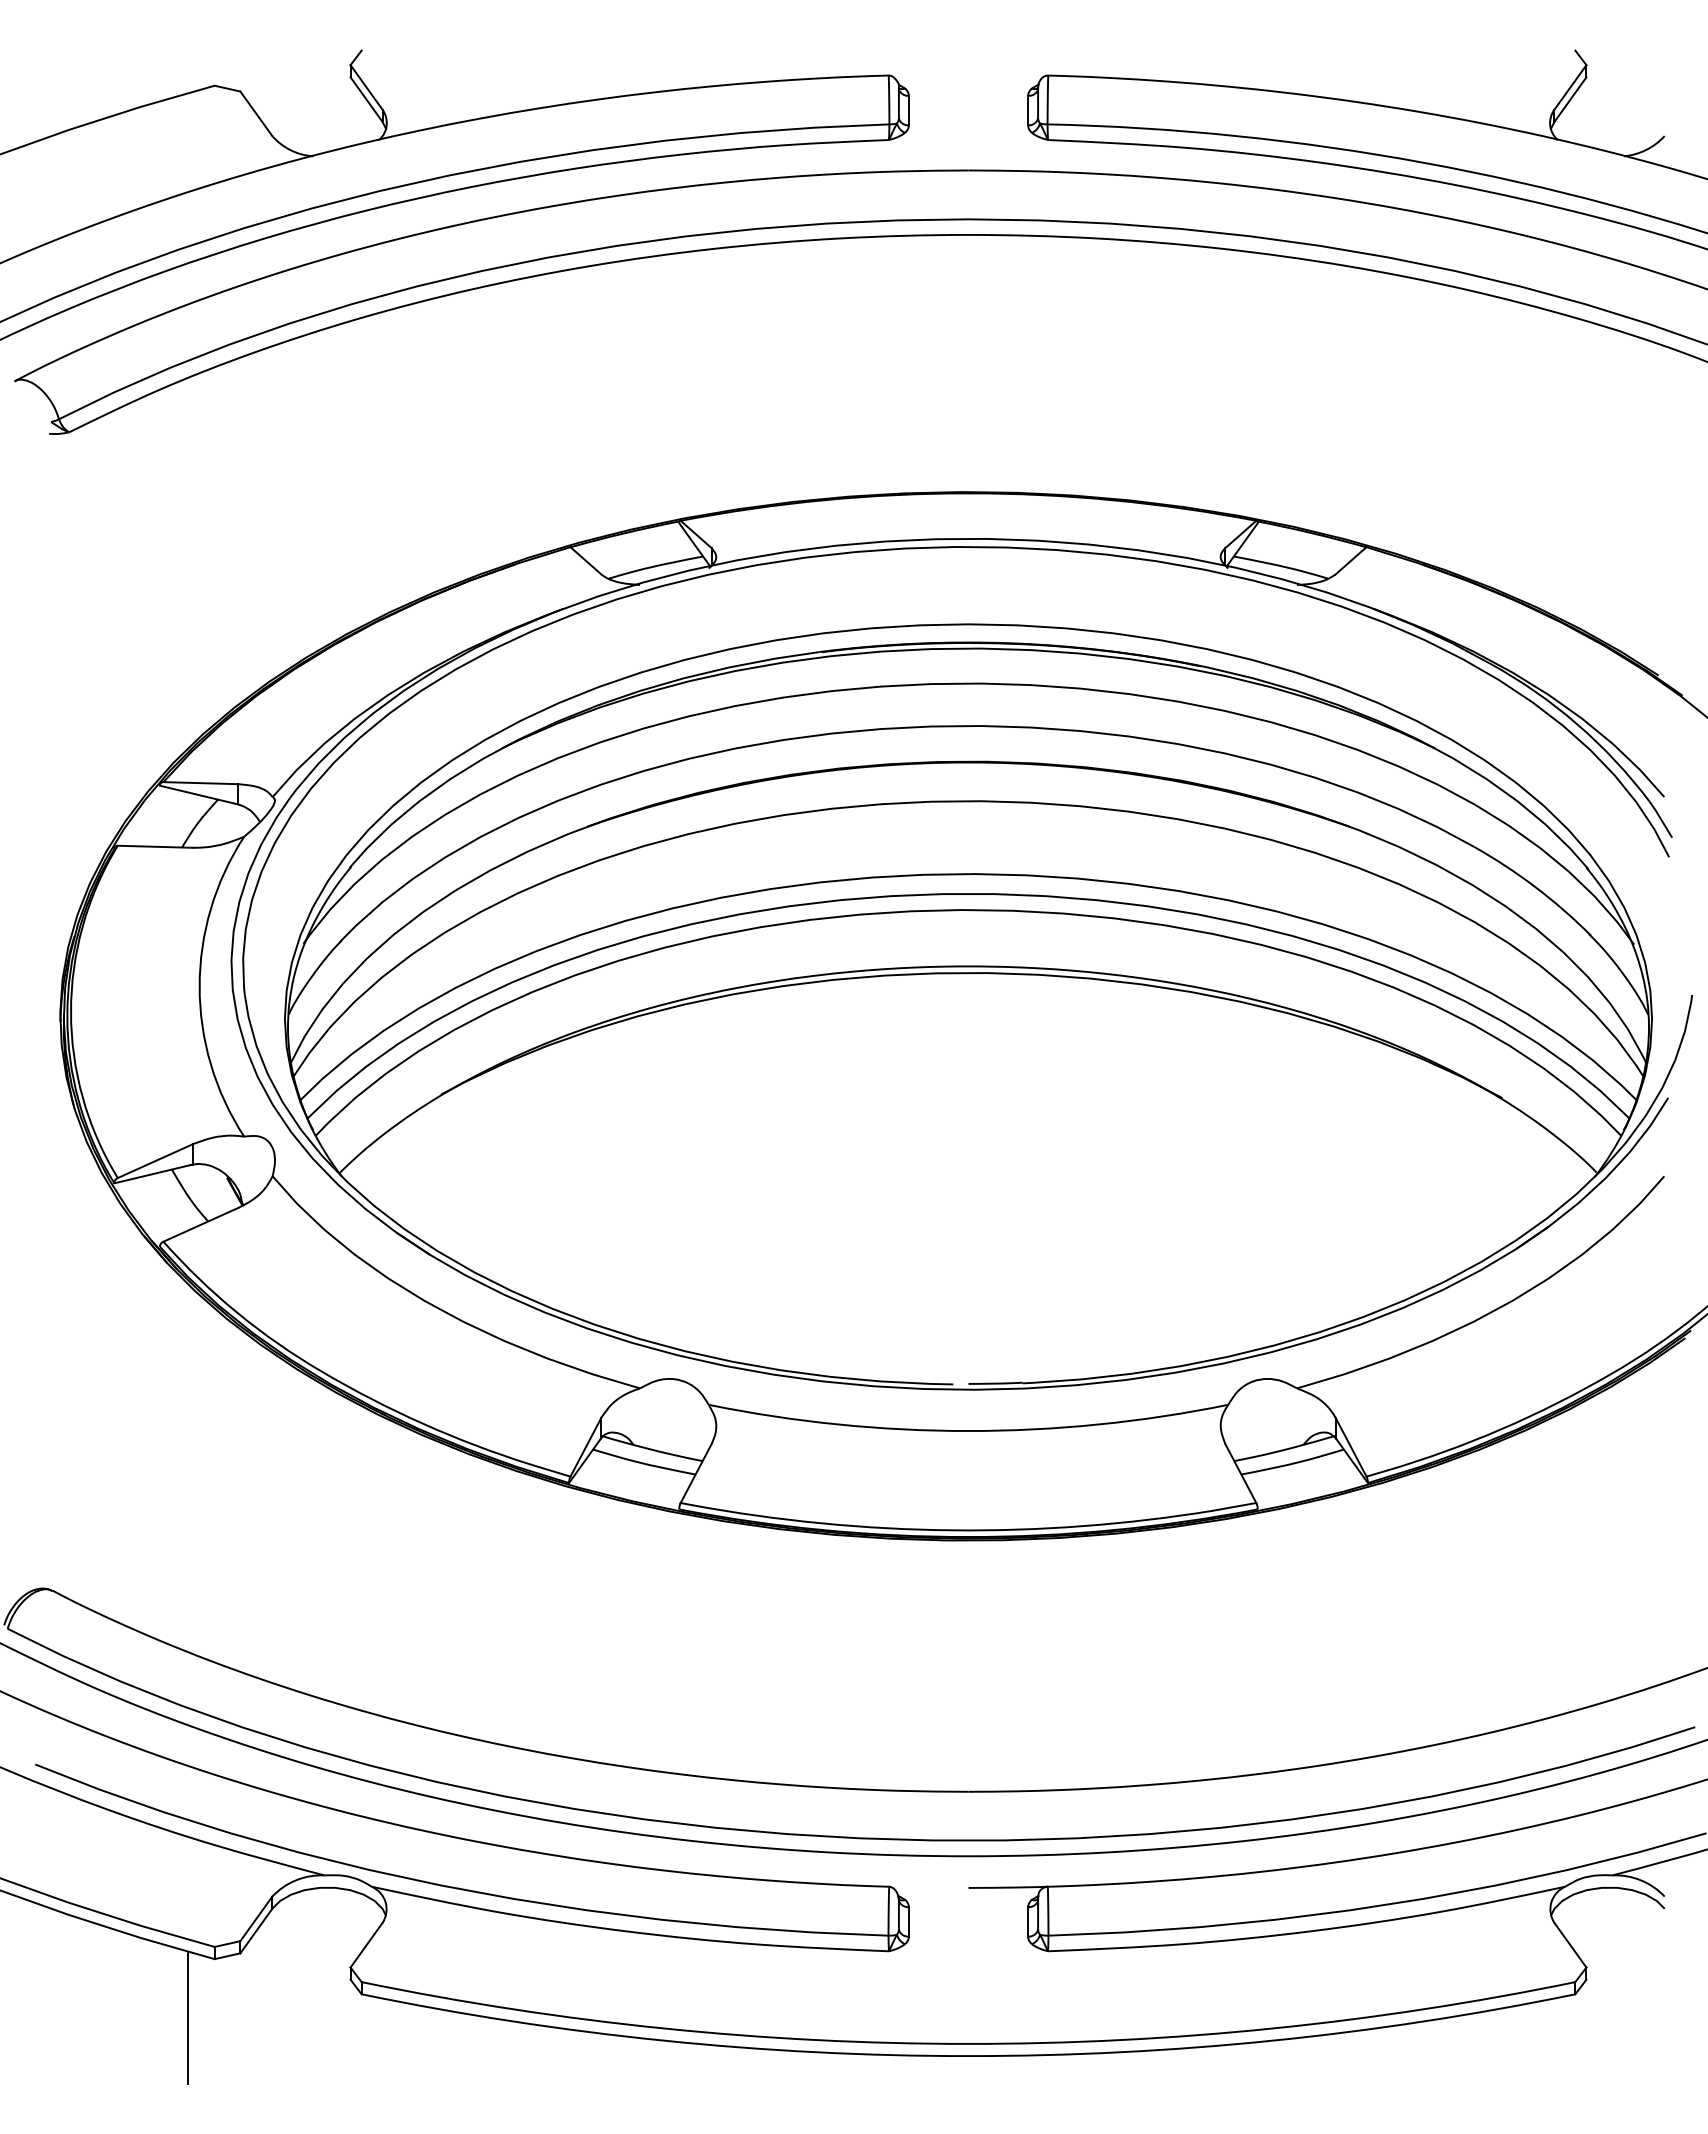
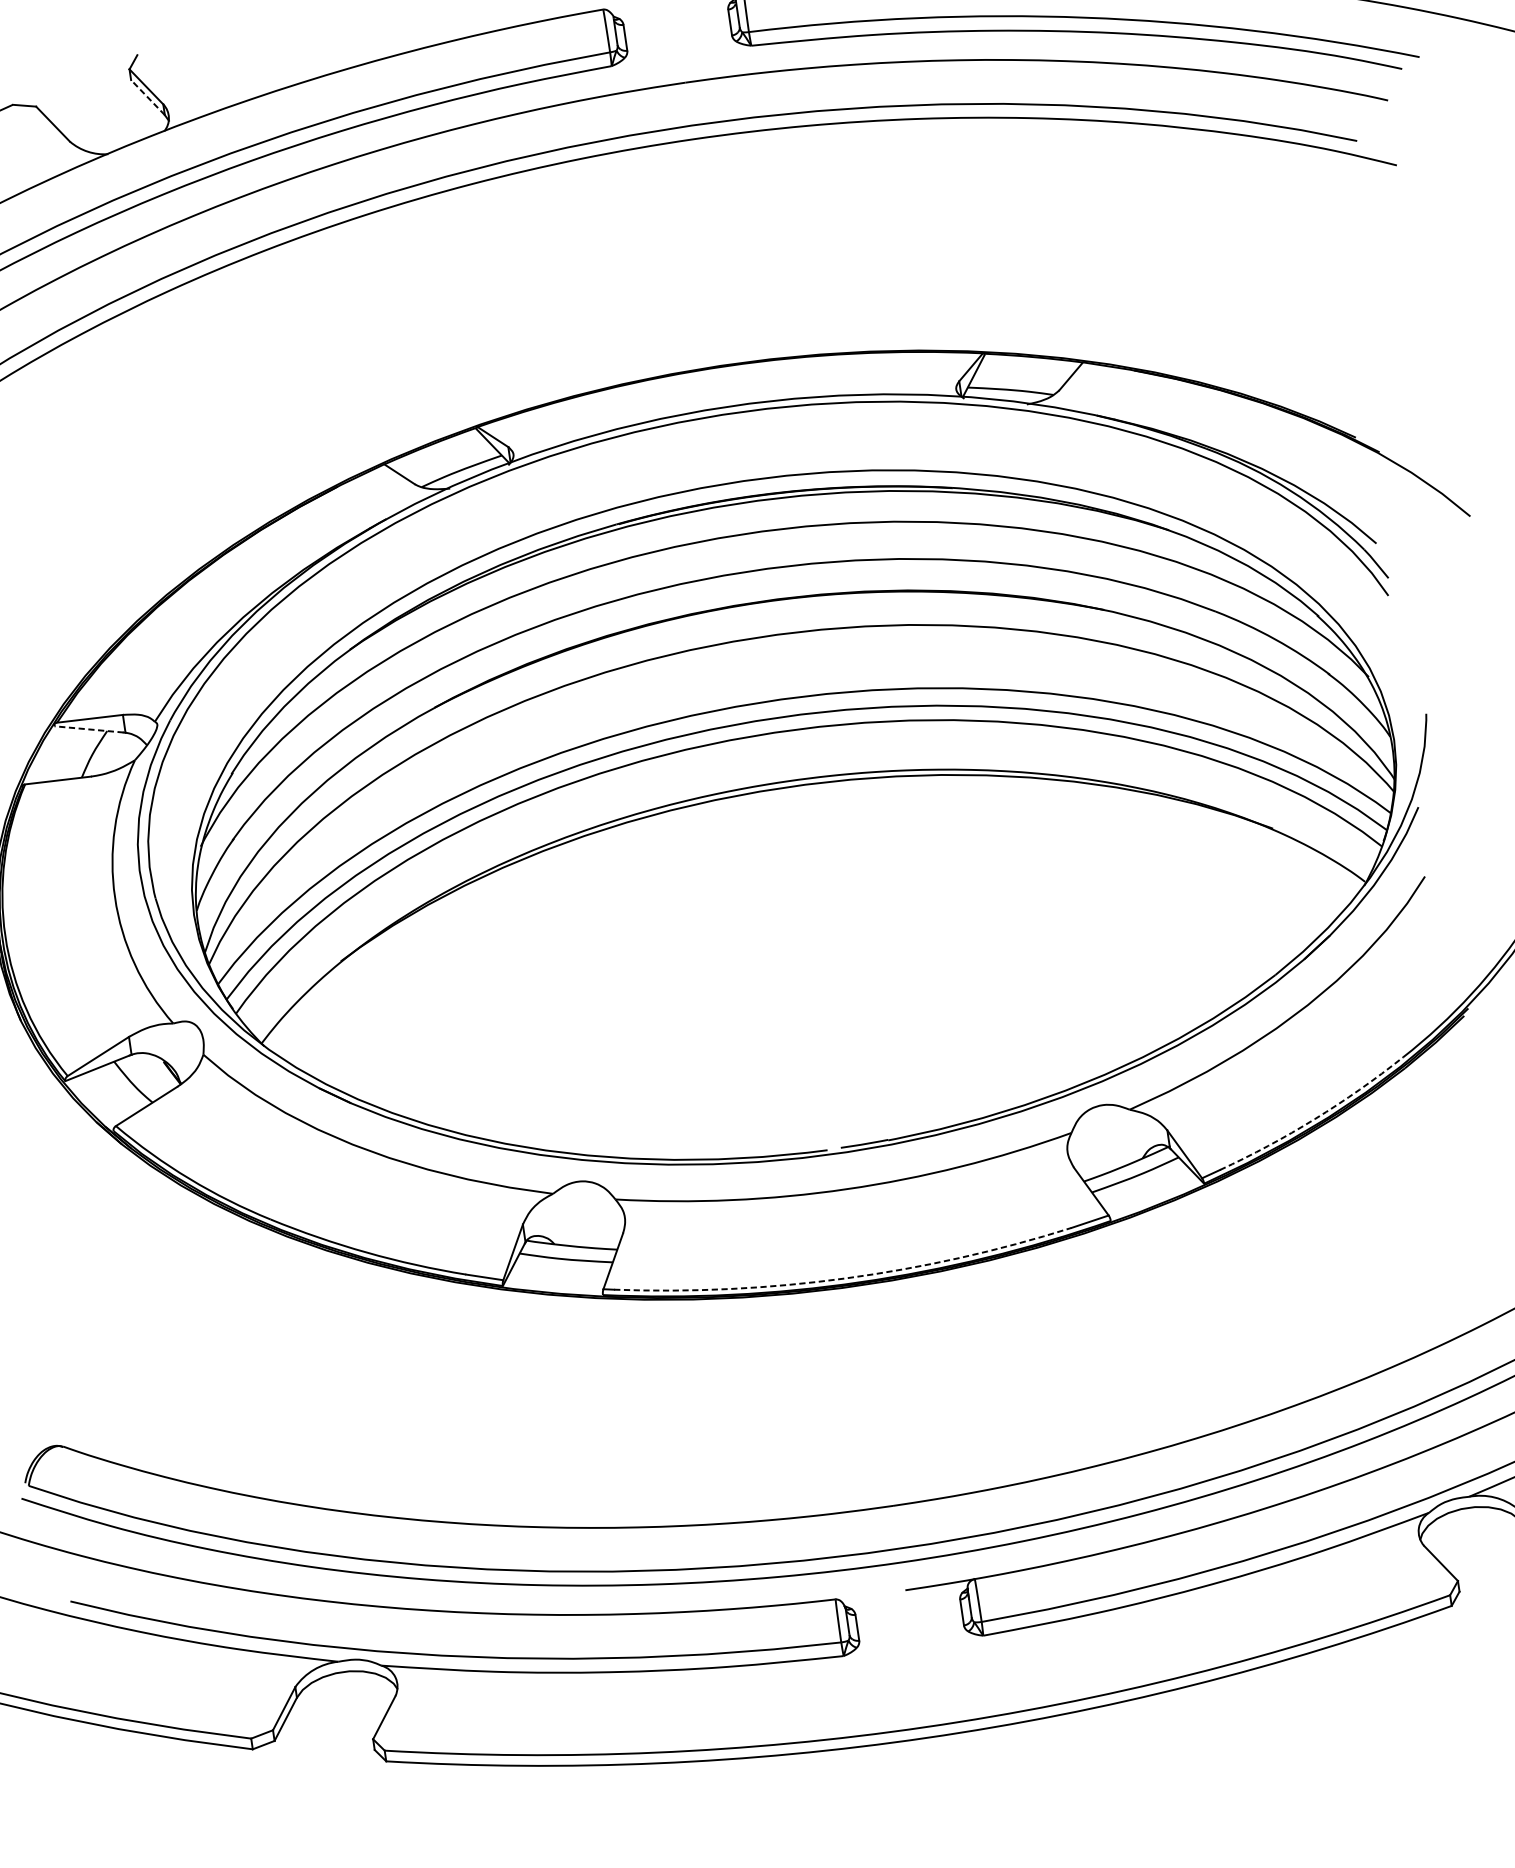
line: (366, 99) -> (147, 97), solid -> dashed
line: (197, 794) -> (88, 729), solid -> dashed
arc: (1501, 1429) -> (1314, 1119), solid -> dashed
arc: (952, 1530) -> (845, 1278), solid -> dashed
line: (188, 2017) -> (237, 1803), removed

